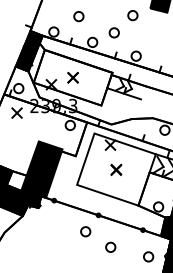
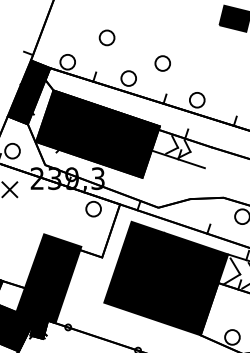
circle: (132, 15) -> (191, 36), removed
fill: (72, 77) -> (97, 133), added
fill: (116, 169) -> (166, 278), added

